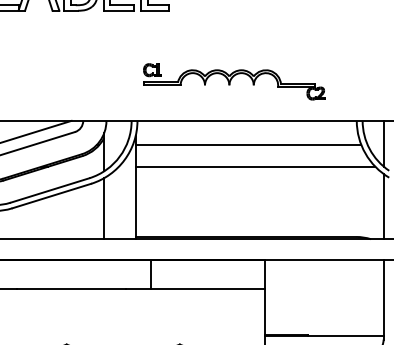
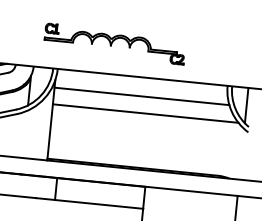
part: (234, 81) -> (115, 43), moved
line: (383, 206) -> (241, 154), removed
line: (104, 208) -> (25, 134), removed

